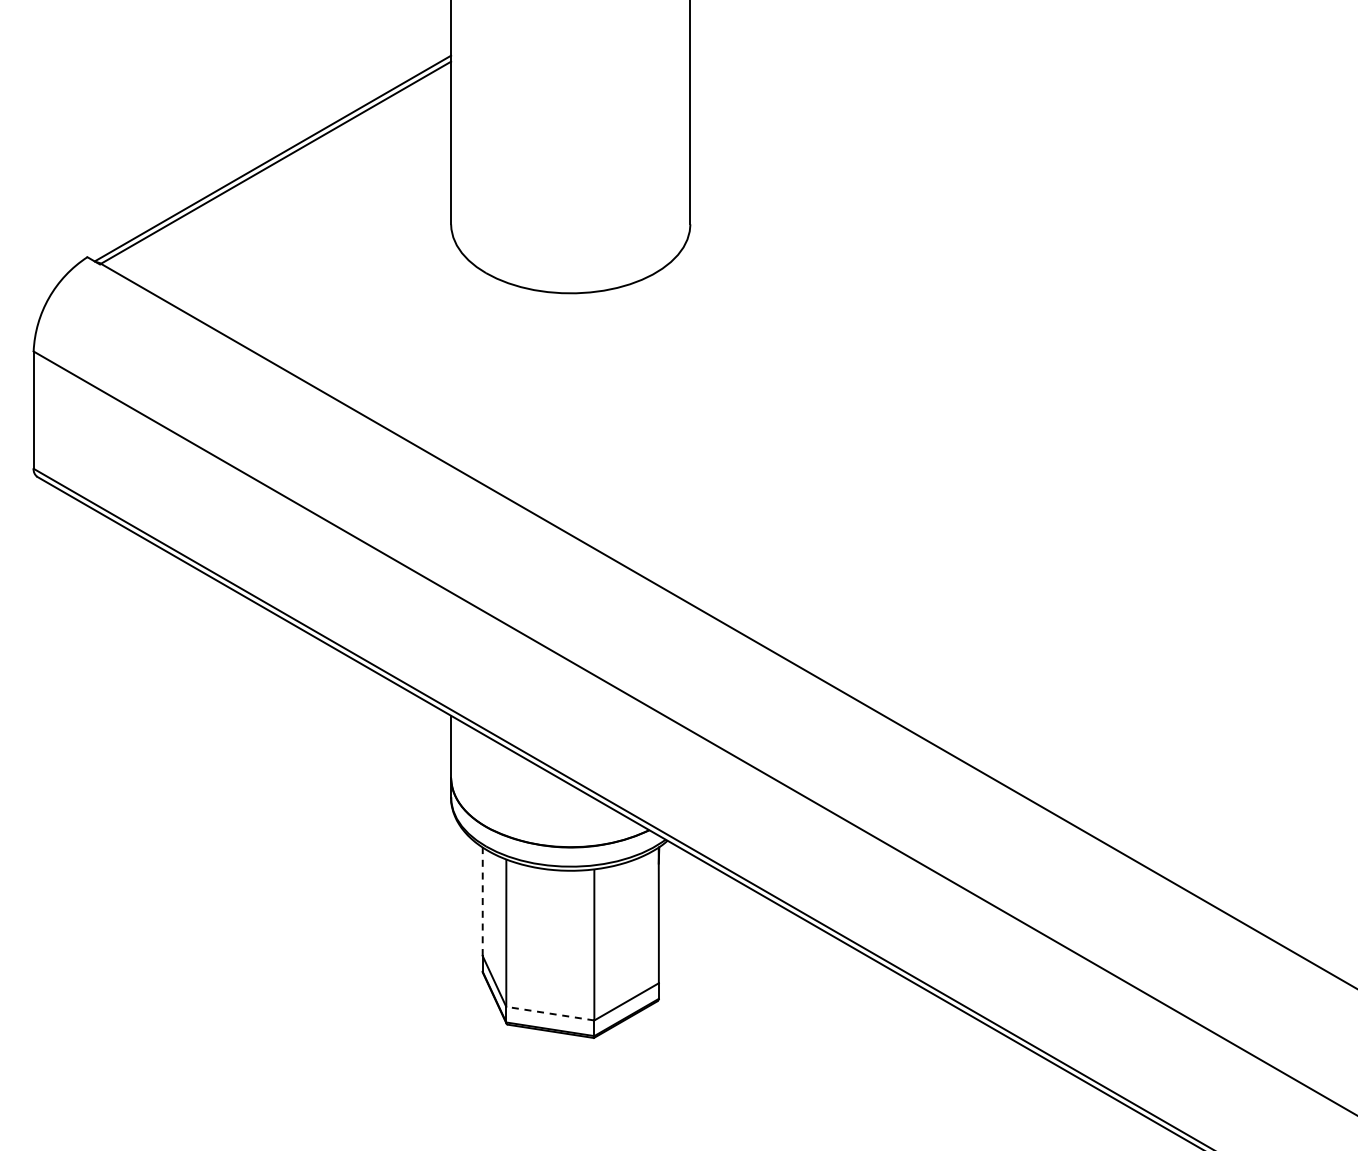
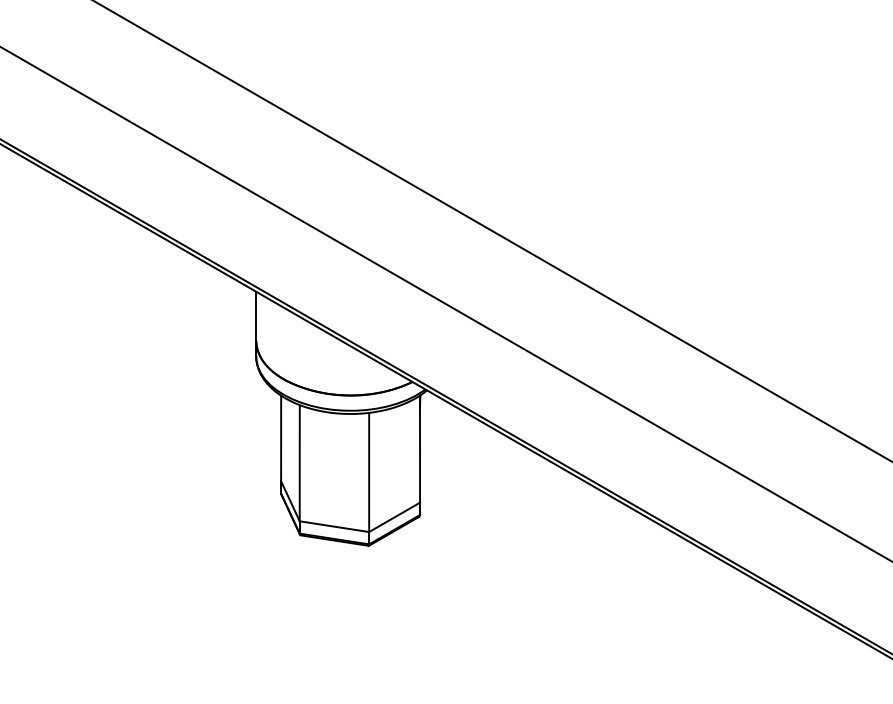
line: (482, 901) -> (280, 438), dashed -> solid
line: (550, 1013) -> (334, 526), dashed -> solid

